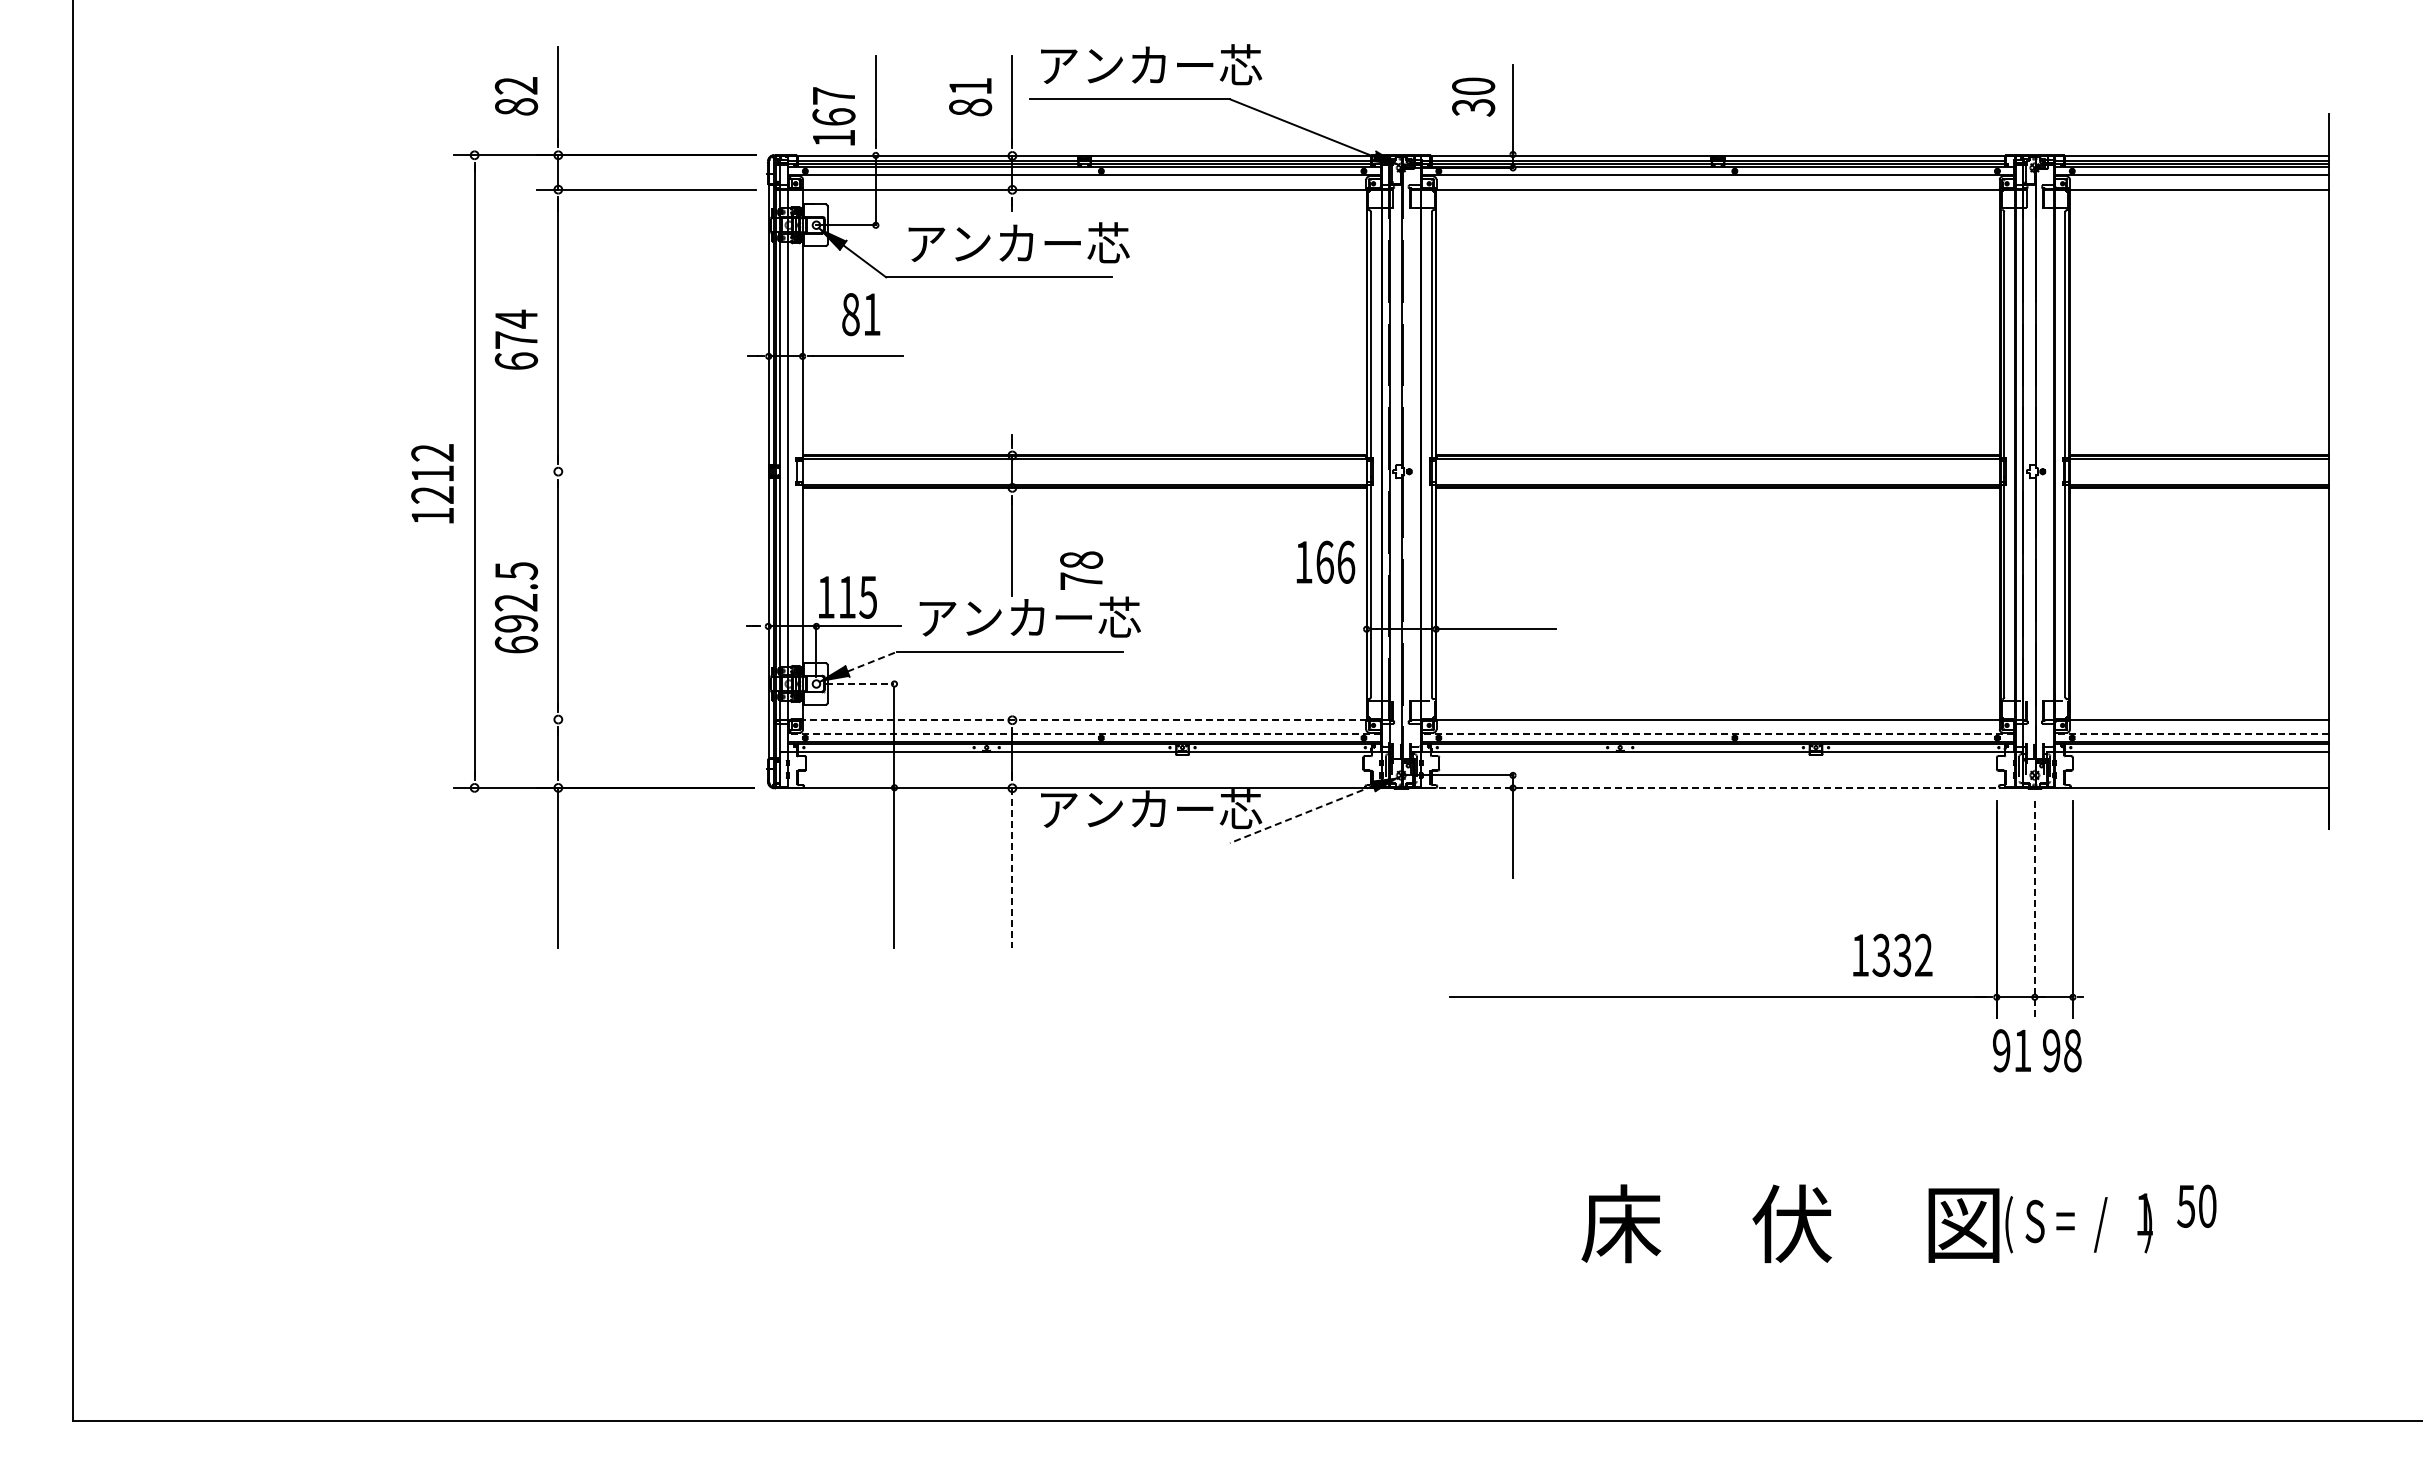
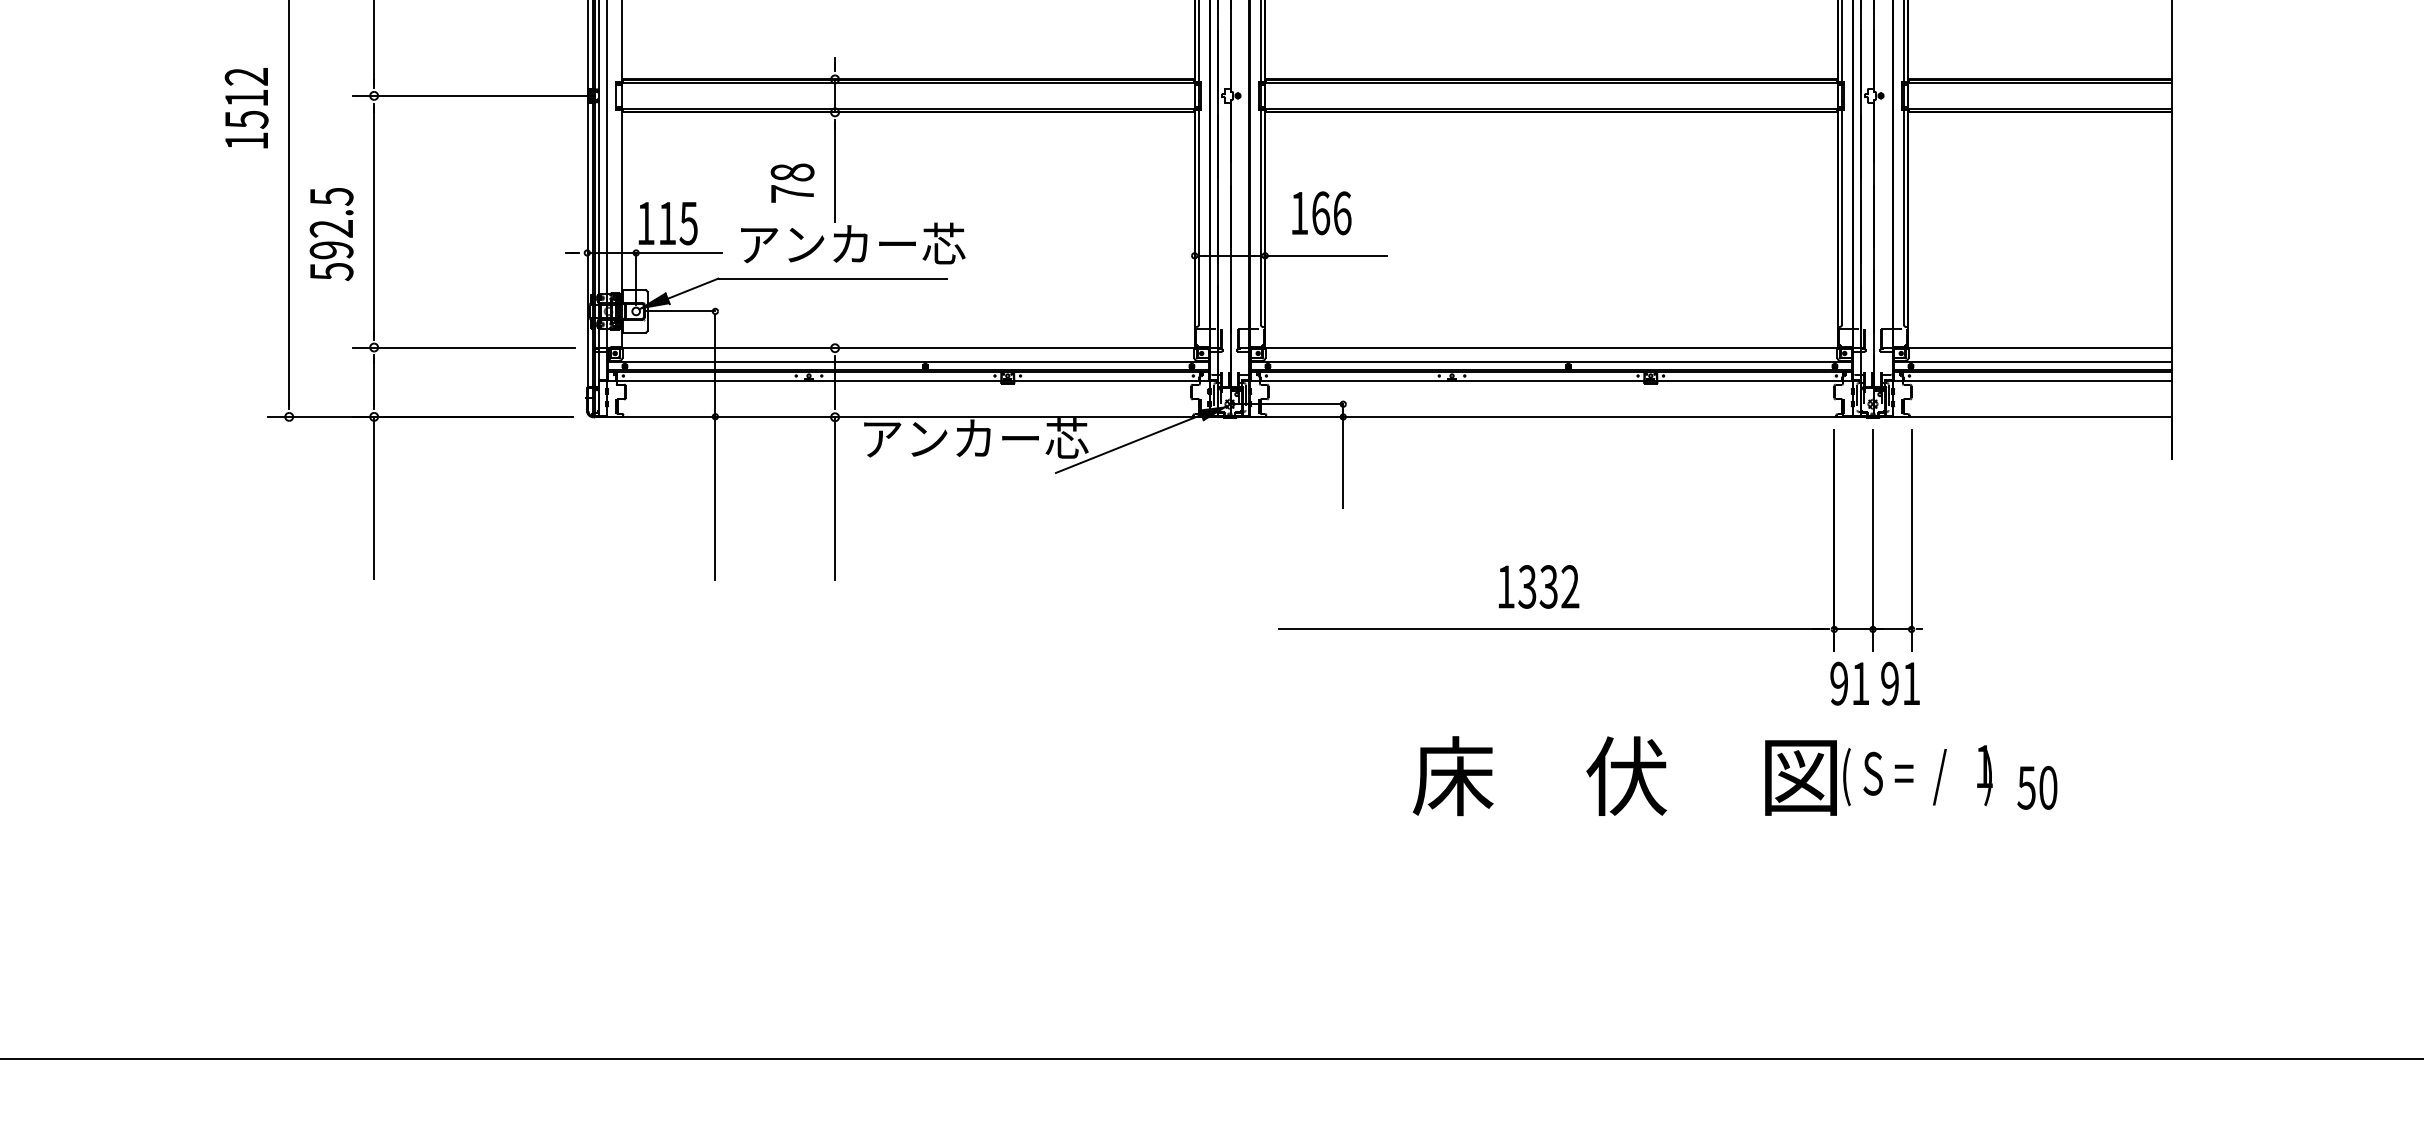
line: (656, 471) -> (473, 95), added
text: (432, 495) -> (246, 120), 1212 -> 1512
text: (1325, 561) -> (1321, 212), moved
text: (1081, 570) -> (792, 183), moved
text: (516, 645) -> (331, 272), 692.5 -> 592.5
line: (872, 661) -> (693, 288), dashed -> solid
line: (860, 684) -> (680, 311), dashed -> solid
line: (646, 719) -> (463, 347), added
line: (1084, 719) -> (908, 347), dashed -> solid
line: (1084, 734) -> (908, 362), dashed -> solid
line: (1717, 734) -> (1550, 362), dashed -> solid
line: (2191, 734) -> (2031, 362), dashed -> solid
line: (1717, 787) -> (1550, 416), dashed -> solid
line: (1301, 814) -> (1128, 443), dashed -> solid
line: (1012, 868) -> (835, 498), dashed -> solid
line: (2034, 909) -> (1872, 540), dashed -> solid
text: (1892, 954) -> (1538, 586), moved
text: (2072, 1050) -> (1911, 683), 98 -> 91
text: (2196, 1205) -> (2037, 787), moved
text: (1866, 1223) -> (1702, 775), moved

